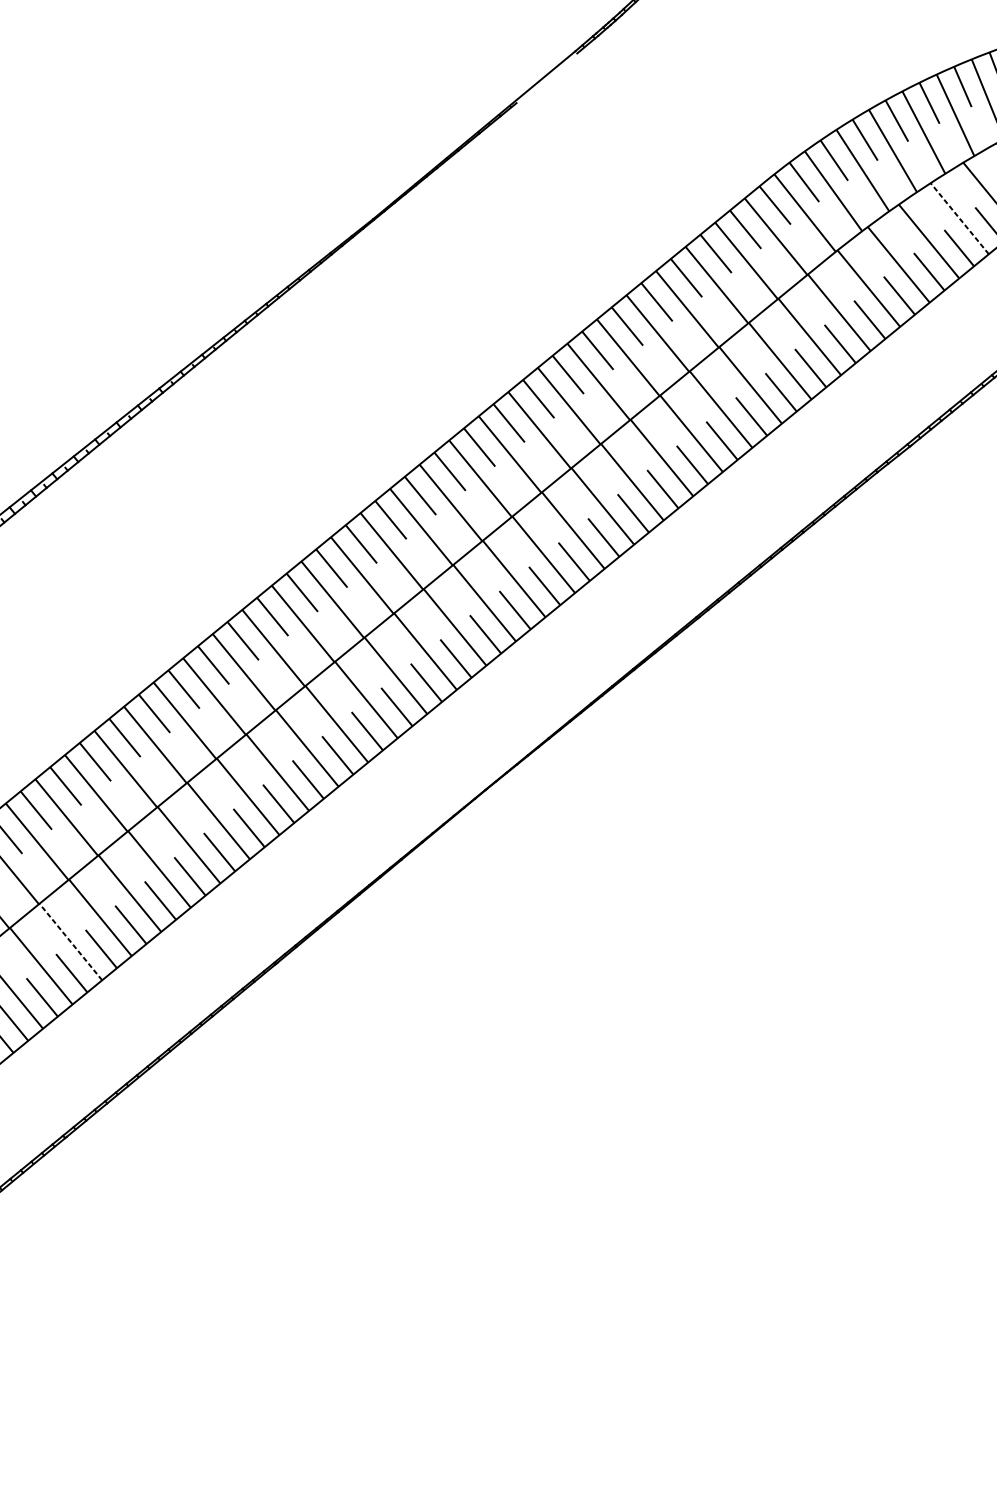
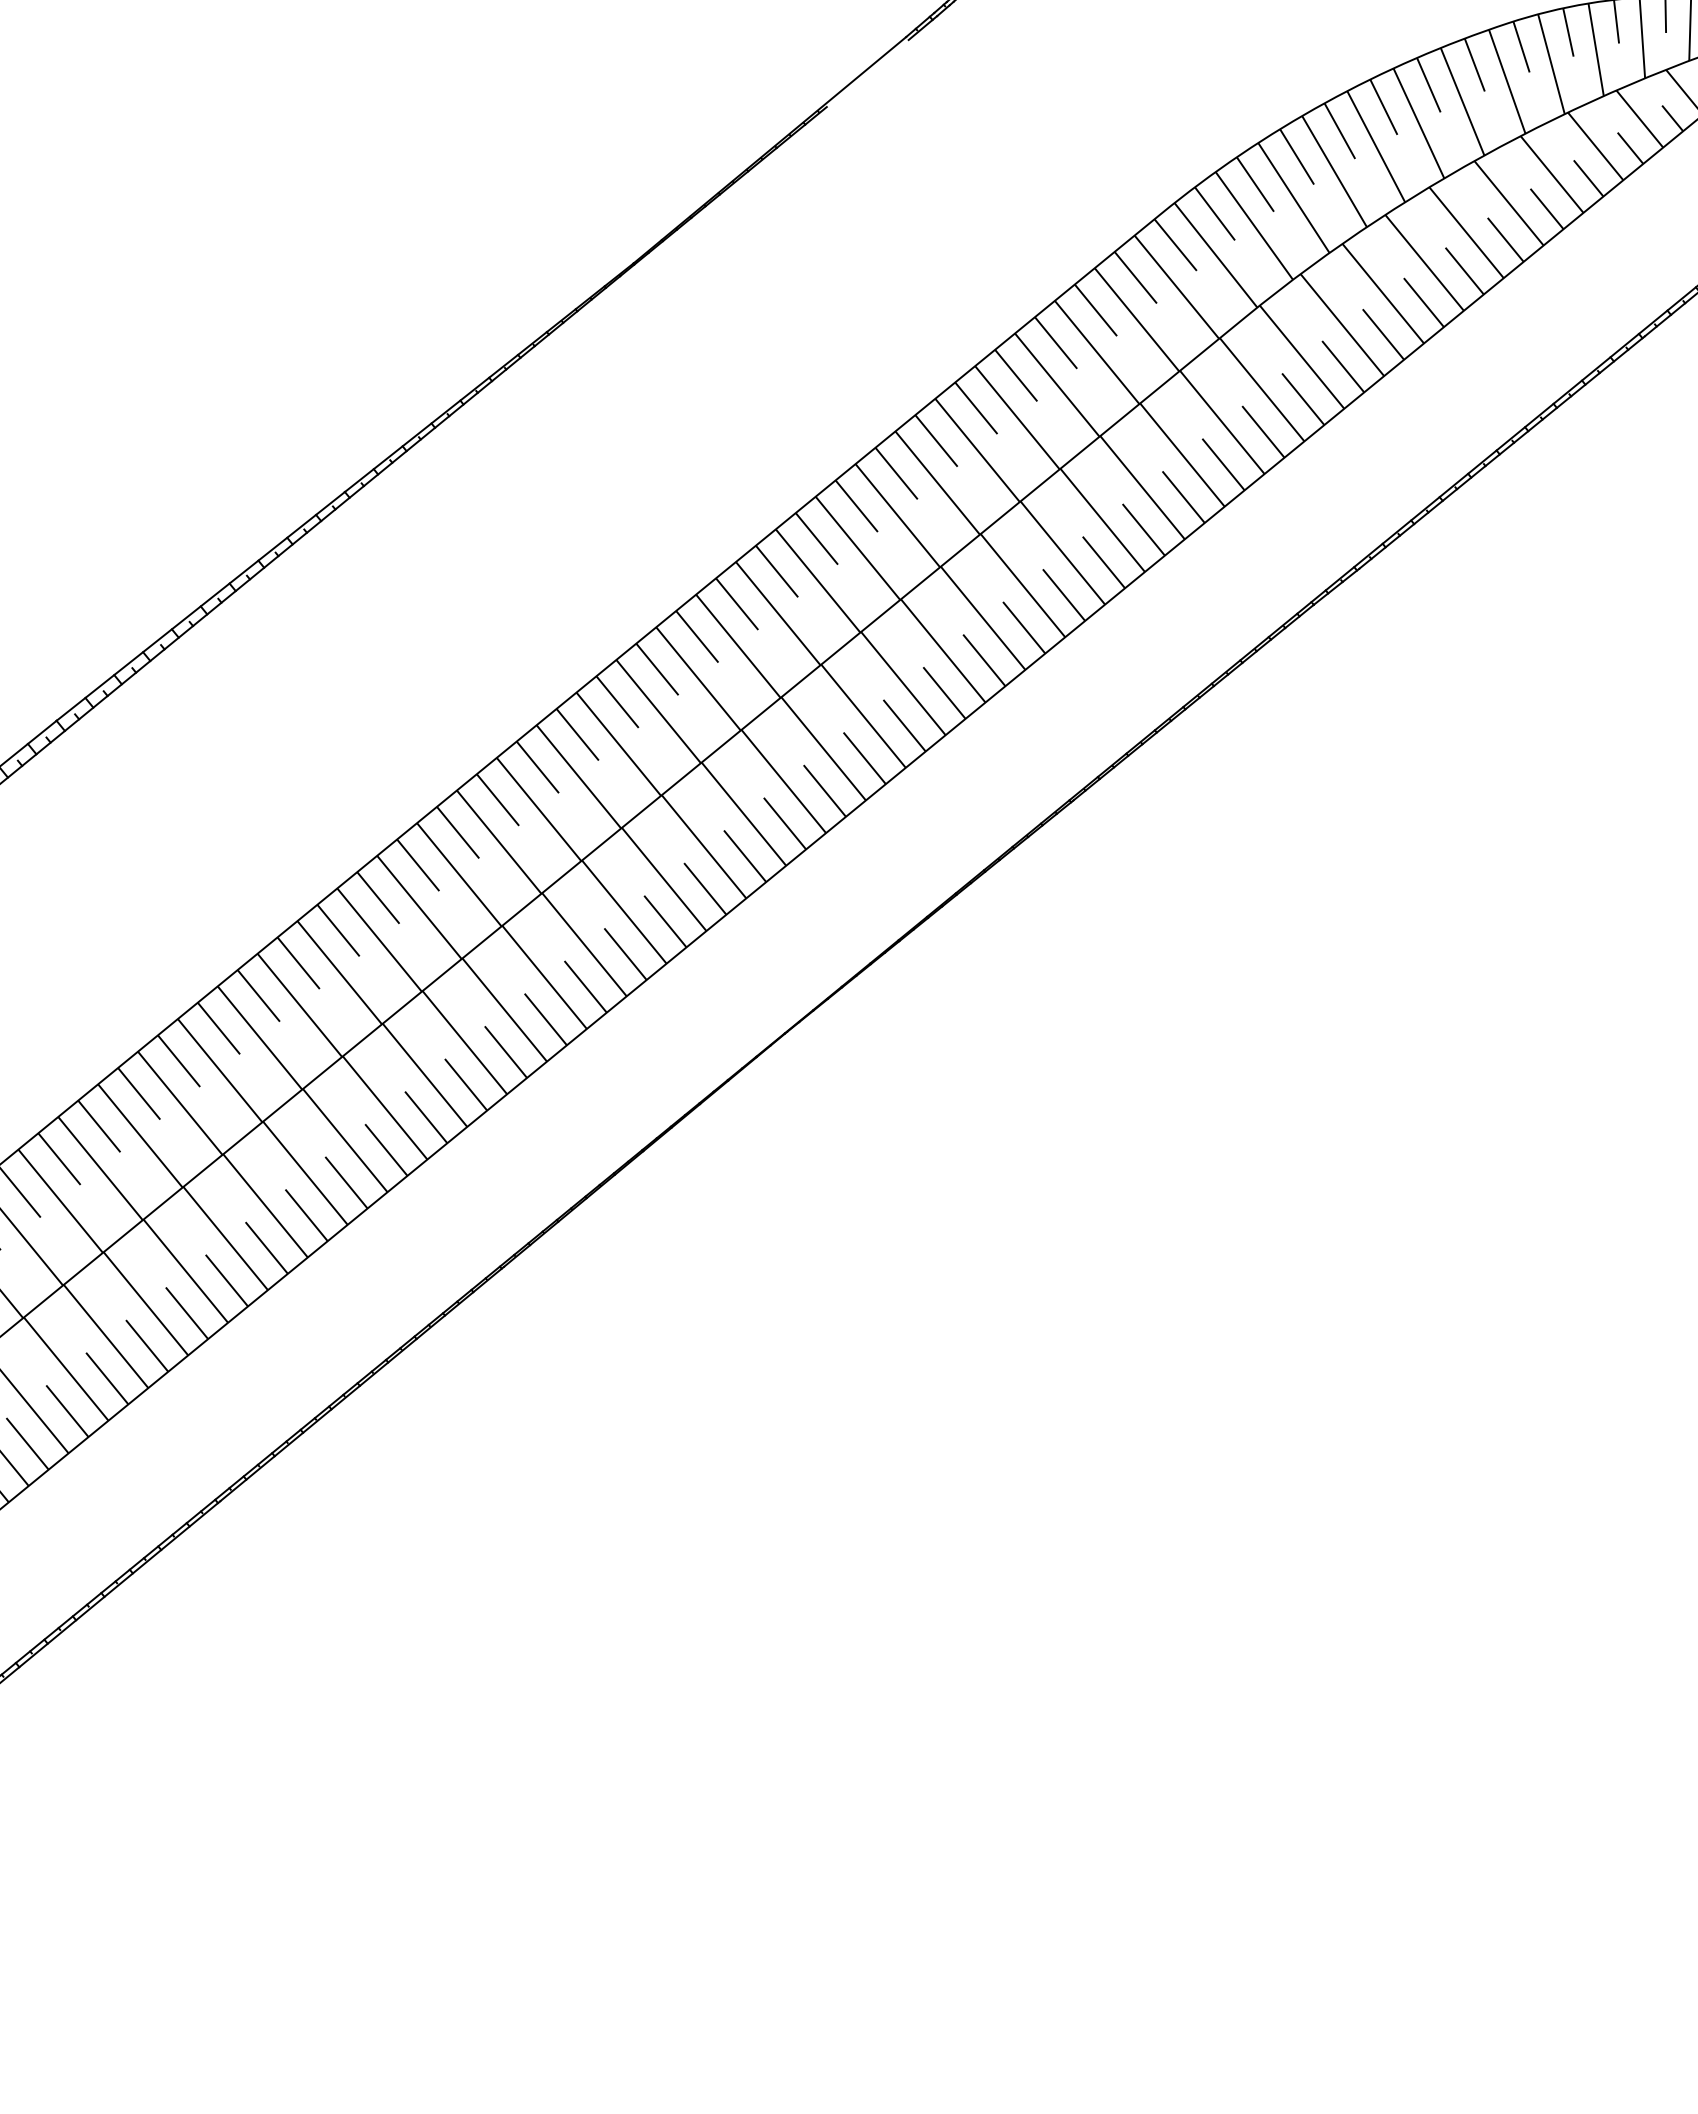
line: (959, 218) -> (1424, 262), dashed -> solid
line: (70, 942) -> (225, 1238), dashed -> solid

